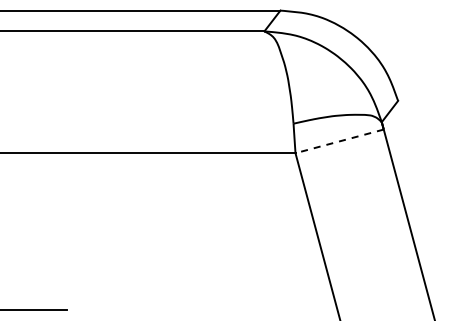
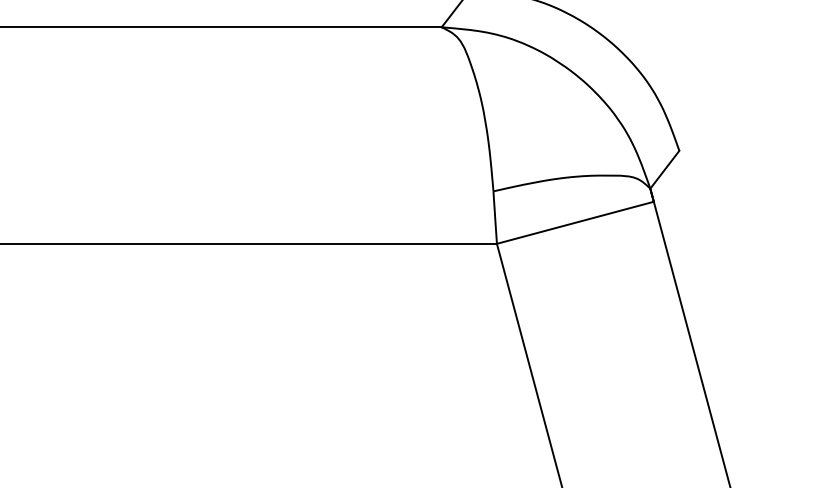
line: (339, 141) -> (575, 223), dashed -> solid

